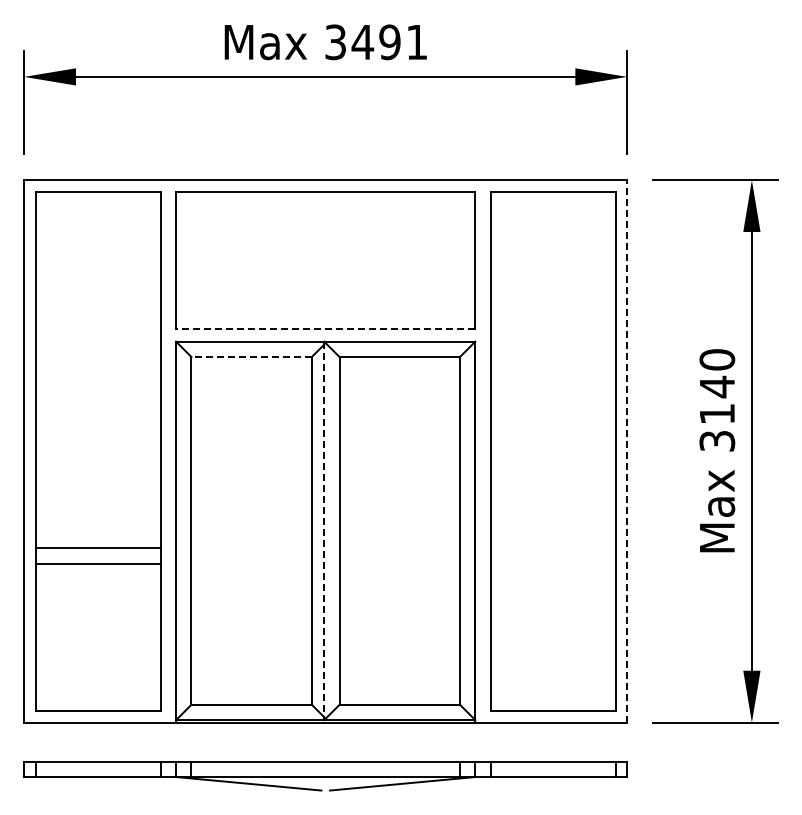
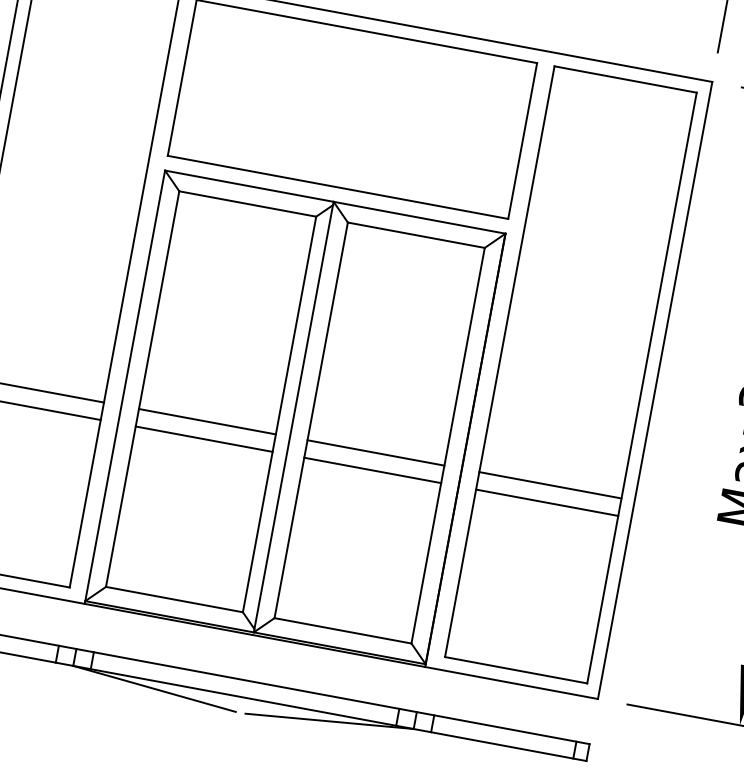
line: (325, 328) -> (337, 187), dashed -> solid
line: (251, 357) -> (247, 204), dashed -> solid
line: (627, 450) -> (655, 389), dashed -> solid
line: (324, 531) -> (293, 417), dashed -> solid
line: (251, 548) -> (207, 421), added
line: (399, 548) -> (375, 452), added
line: (552, 548) -> (549, 485), added
line: (251, 563) -> (204, 438), added
line: (399, 563) -> (372, 470), added
line: (552, 563) -> (546, 502), added

